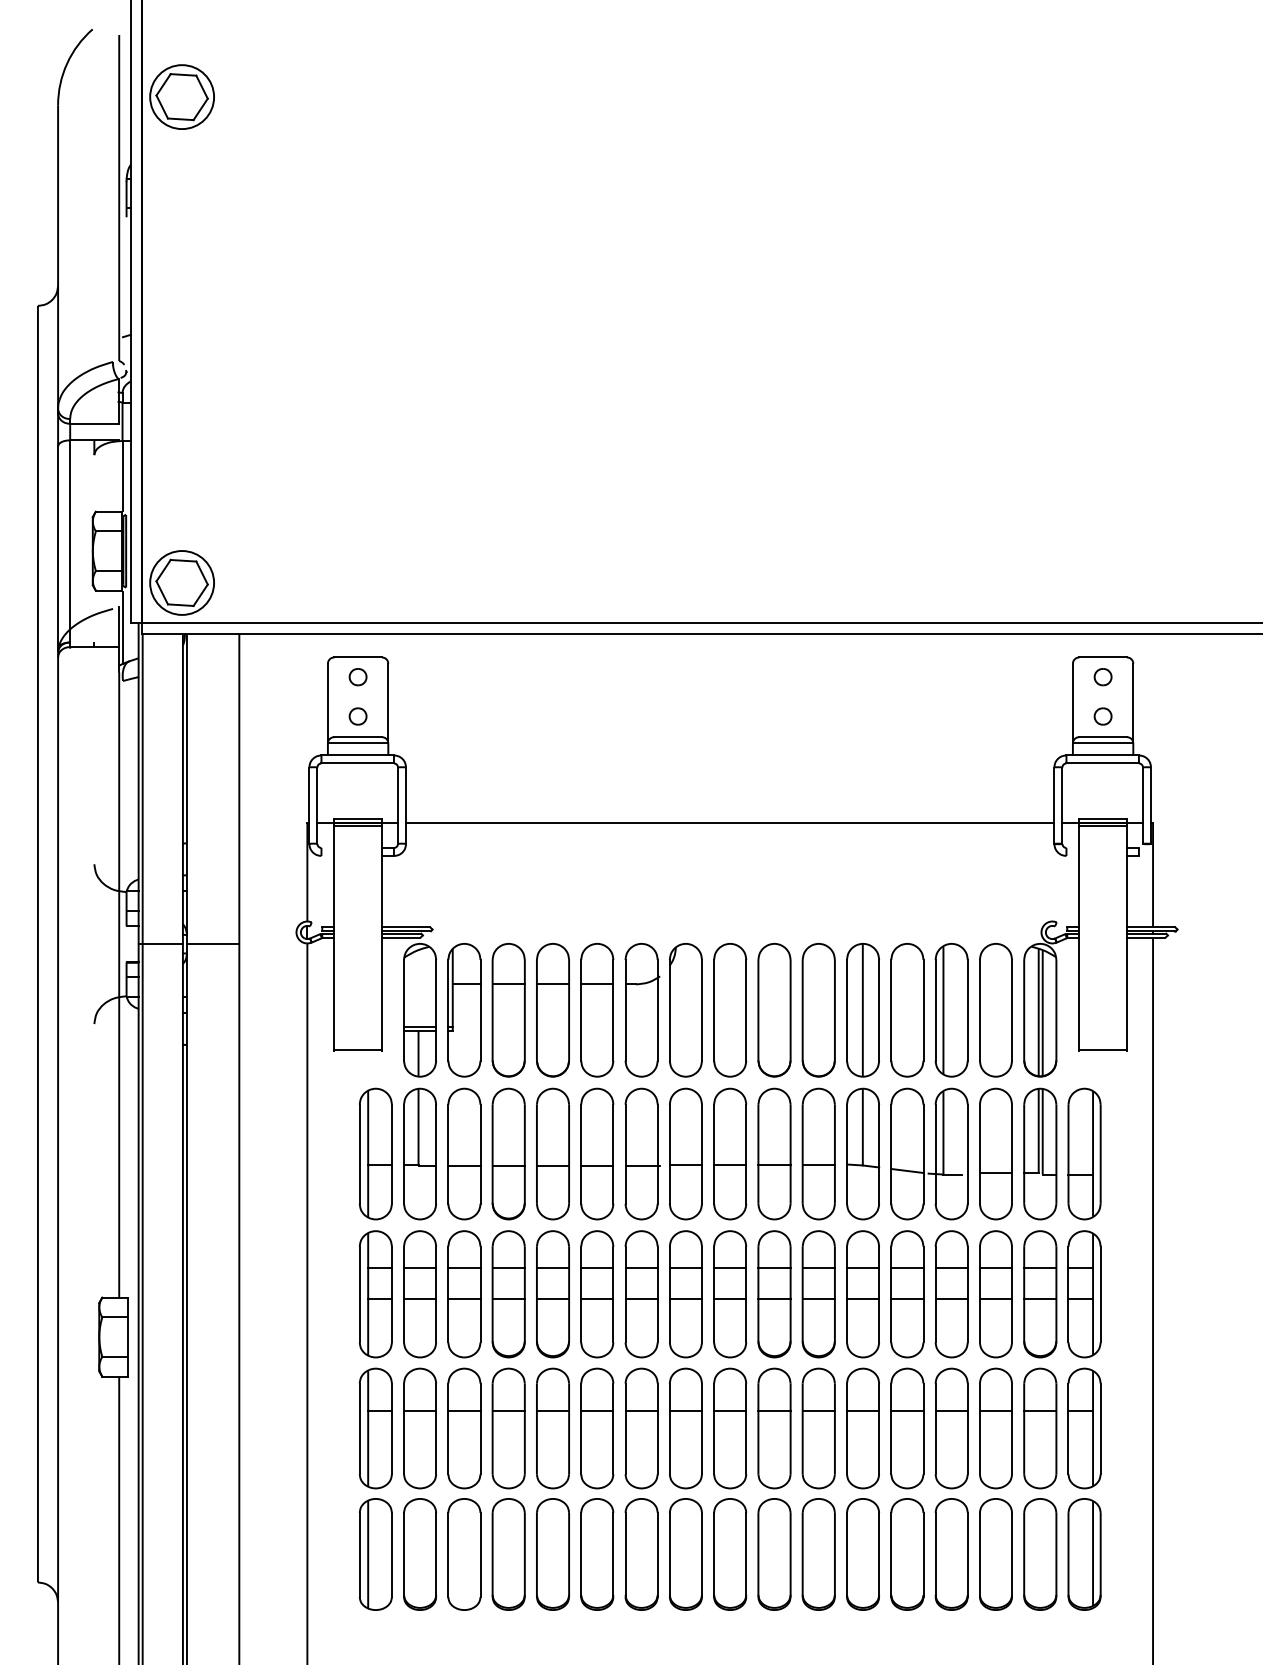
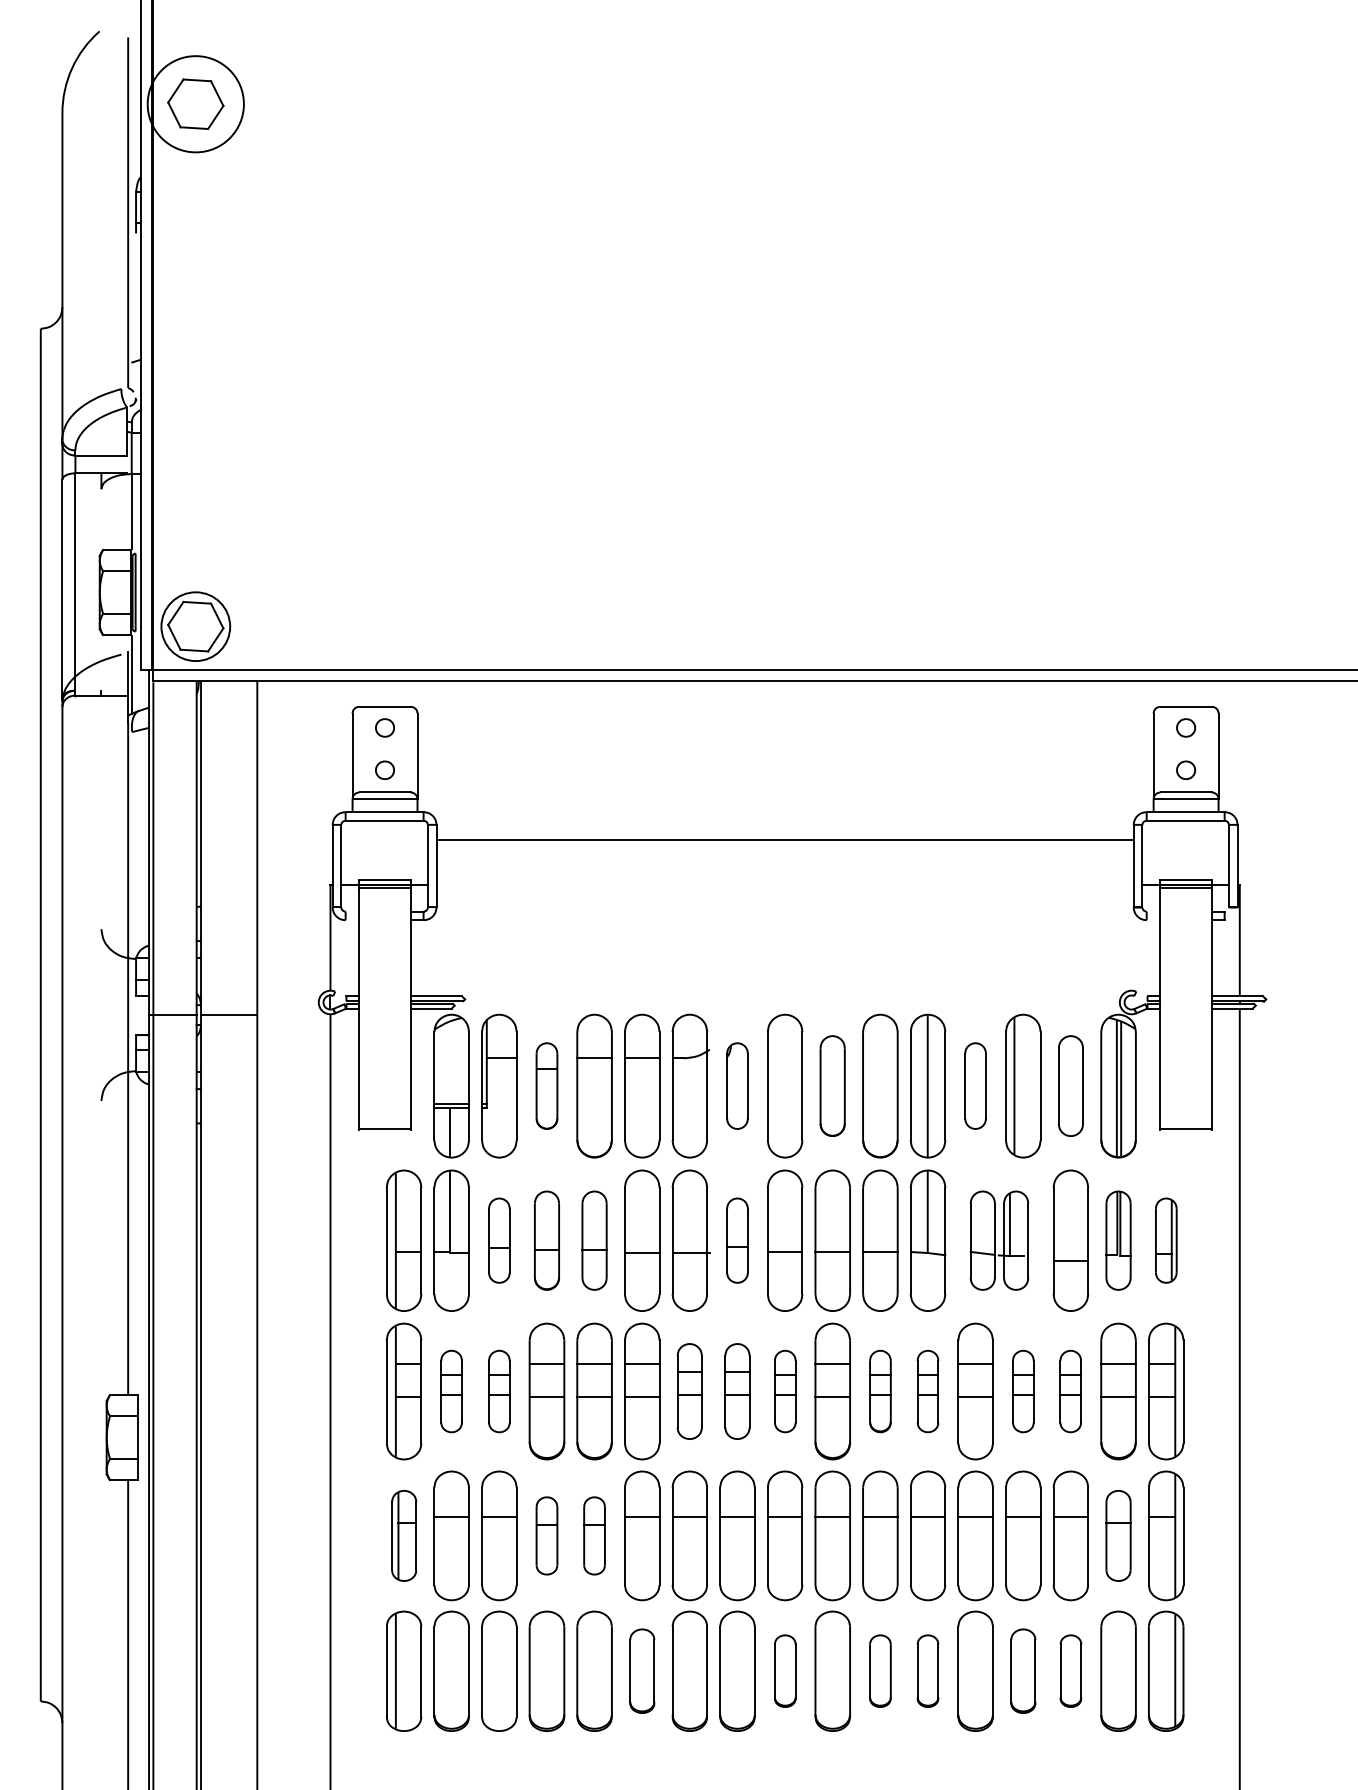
circle: (181, 96) -> (195, 103), size x1.4
line: (729, 822) -> (784, 839), moved
part: (508, 1009) -> (546, 1085), size x0.6
part: (685, 1009) -> (737, 1085), size x0.6
part: (774, 1009) -> (832, 1085), size x0.7
part: (907, 1009) -> (975, 1085), size x0.6
part: (995, 1009) -> (1070, 1085), size x0.7
part: (464, 1153) -> (499, 1240), size x0.6
part: (508, 1153) -> (546, 1240), size x0.7
part: (552, 1153) -> (594, 1240), size x0.7
part: (685, 1153) -> (737, 1240), size x0.6
part: (929, 1153) -> (999, 1240), size x0.7
part: (1040, 1153) -> (1118, 1240), size x0.7
part: (1084, 1153) -> (1166, 1240), size x0.6
part: (419, 1294) -> (451, 1391), size x0.6
part: (464, 1294) -> (499, 1391), size x0.6
part: (641, 1294) -> (689, 1391), size x0.7
part: (685, 1294) -> (737, 1391), size x0.7
part: (730, 1294) -> (785, 1391), size x0.6
part: (818, 1294) -> (880, 1391), size x0.6
part: (862, 1294) -> (927, 1391), size x0.6
part: (951, 1294) -> (1023, 1391), size x0.6
part: (995, 1294) -> (1070, 1391), size x0.6
part: (376, 1428) -> (404, 1535), size x0.7
part: (508, 1428) -> (546, 1535), size x0.6
part: (552, 1428) -> (594, 1535), size x0.6
part: (1040, 1428) -> (1118, 1535), size x0.7
part: (597, 1553) -> (642, 1670), size x0.7
part: (730, 1553) -> (785, 1670), size x0.6
part: (818, 1553) -> (880, 1670), size x0.6
part: (862, 1553) -> (927, 1670), size x0.6
part: (951, 1553) -> (1023, 1670), size x0.7
part: (995, 1553) -> (1070, 1670), size x0.6

